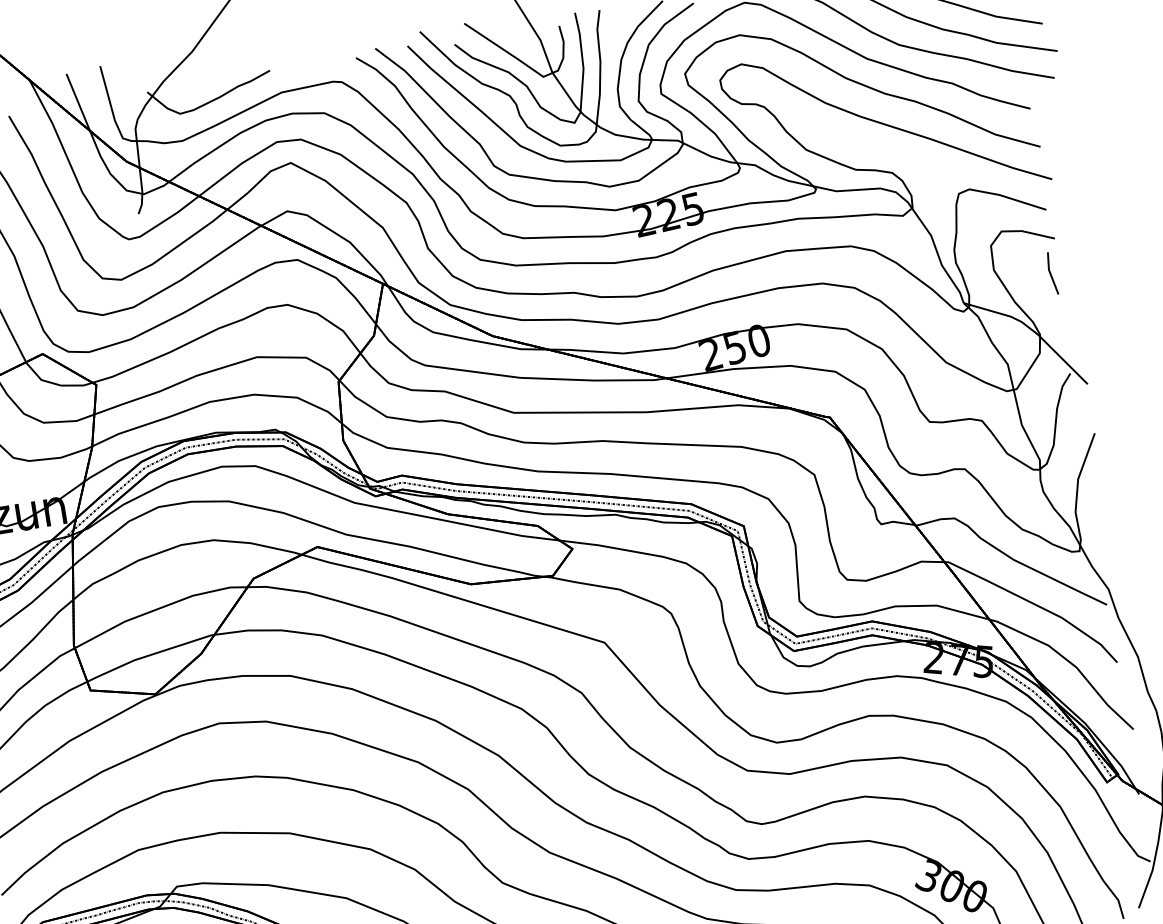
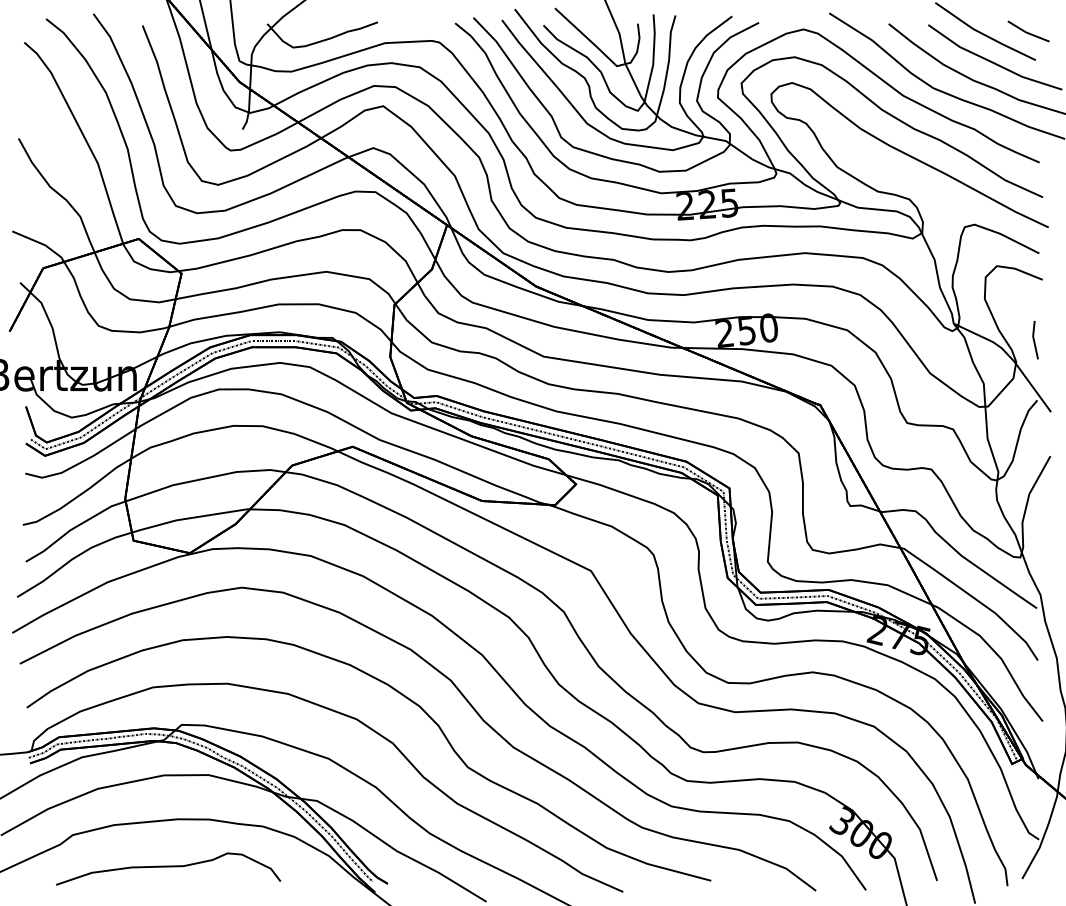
line: (1051, 274) -> (1034, 340), moved

